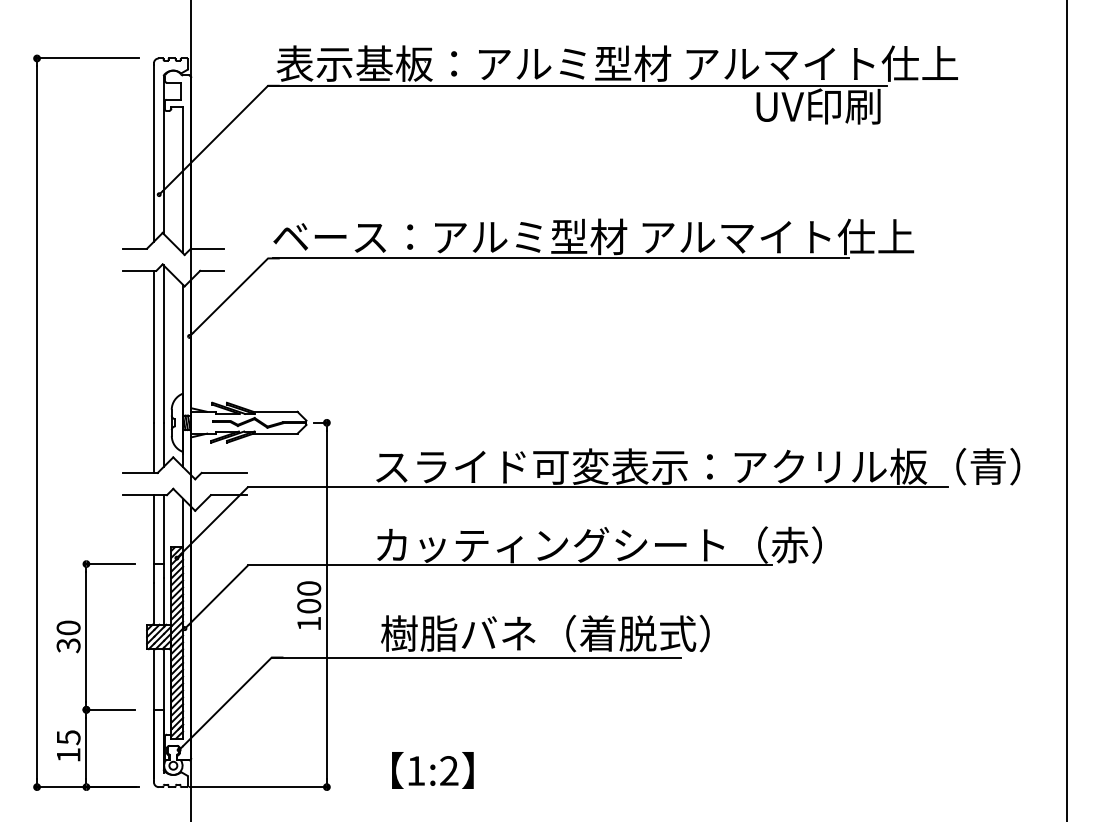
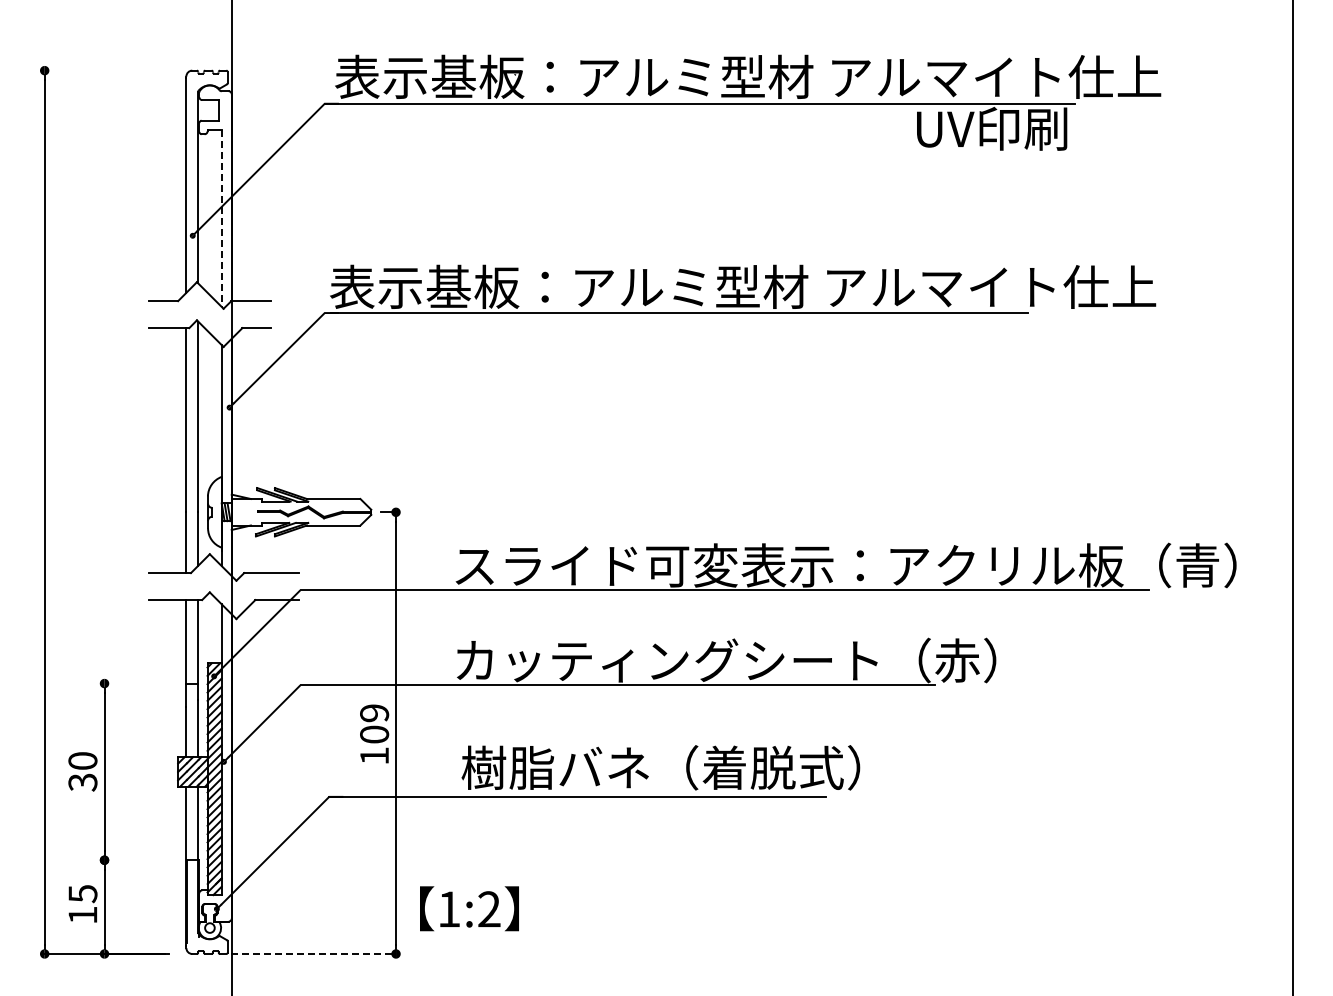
line: (88, 58) -> (106, 70), removed
line: (182, 180) -> (221, 218), solid -> dashed
text: (613, 236) -> (743, 286), ベース：アルミ型材 アルマイト仕上 -> 表示基板：アルミ型材 アルマイト仕上
line: (110, 564) -> (133, 683), removed
text: (309, 588) -> (374, 713), 100 -> 109
line: (110, 710) -> (133, 860), removed
text: (432, 770) -> (469, 908), moved
line: (258, 786) -> (313, 953), solid -> dashed

